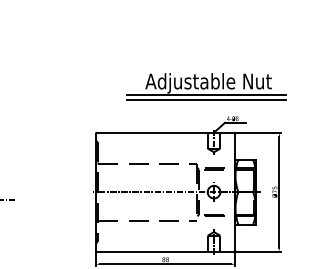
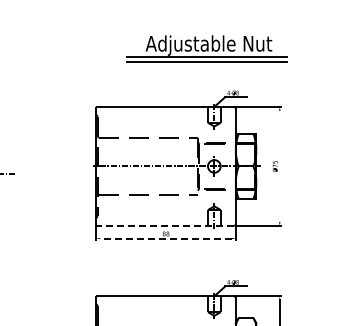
part: (206, 86) -> (206, 48), moved
line: (279, 191) -> (279, 165), removed
line: (165, 251) -> (165, 225), solid -> dashed
line: (166, 264) -> (166, 238), solid -> dashed

